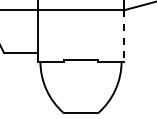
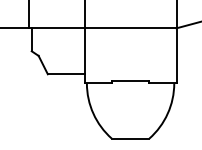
line: (123, 35) -> (176, 55), dashed -> solid

